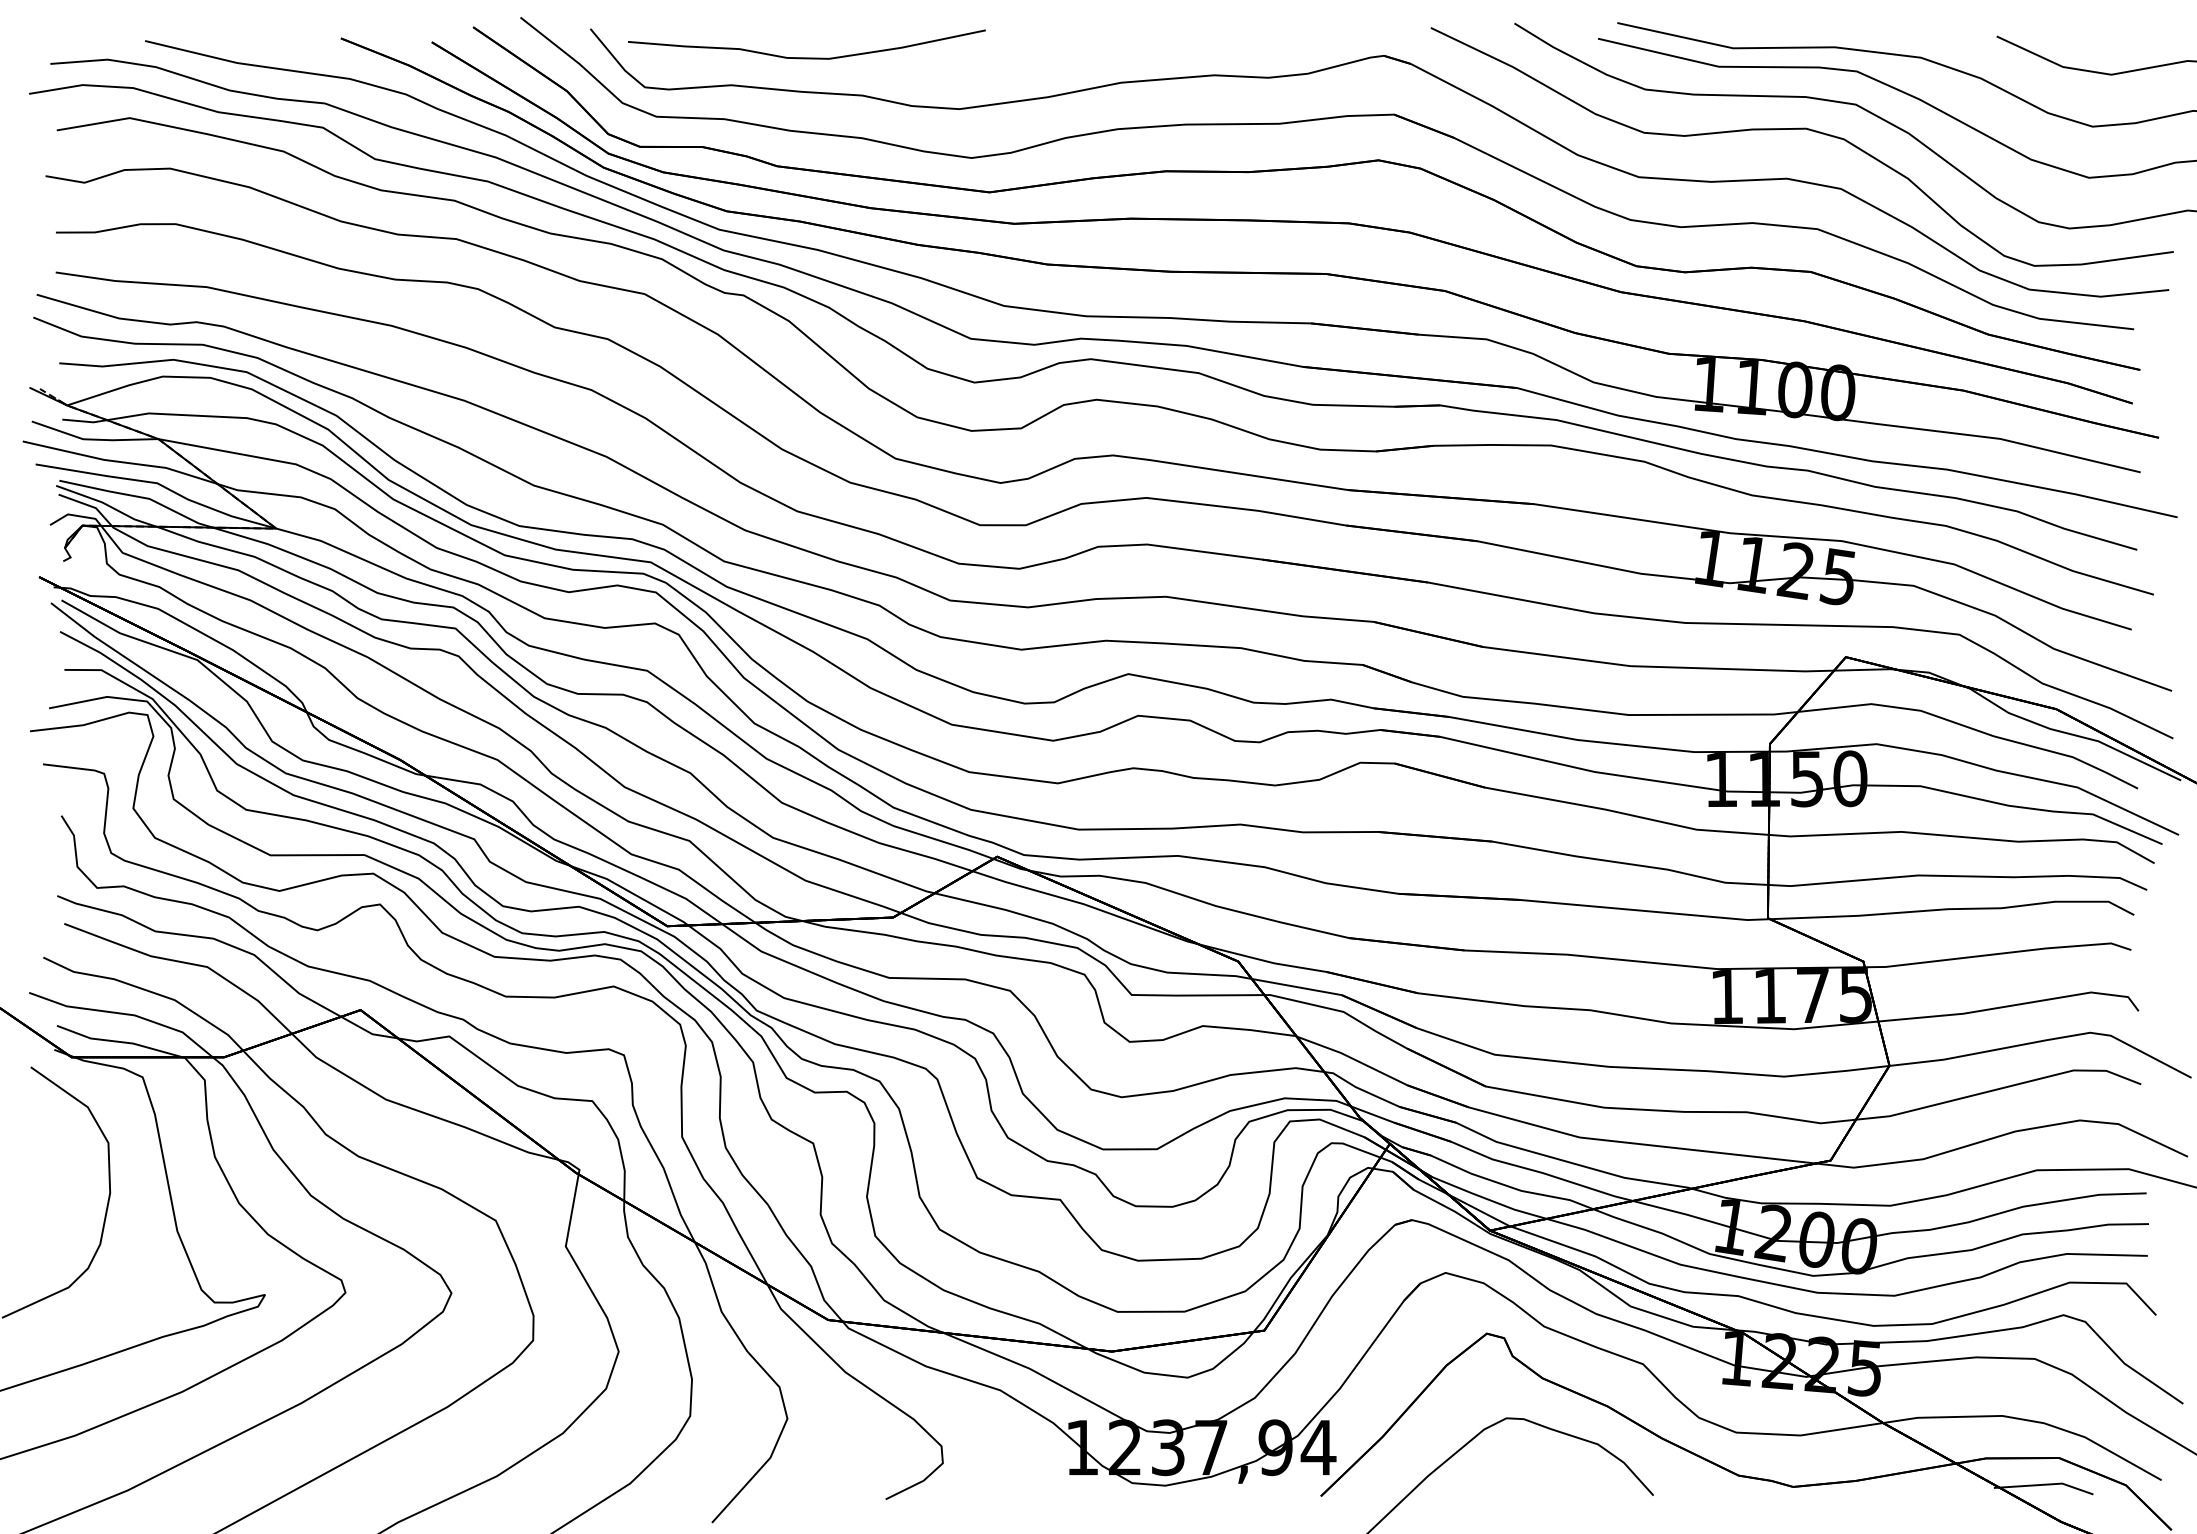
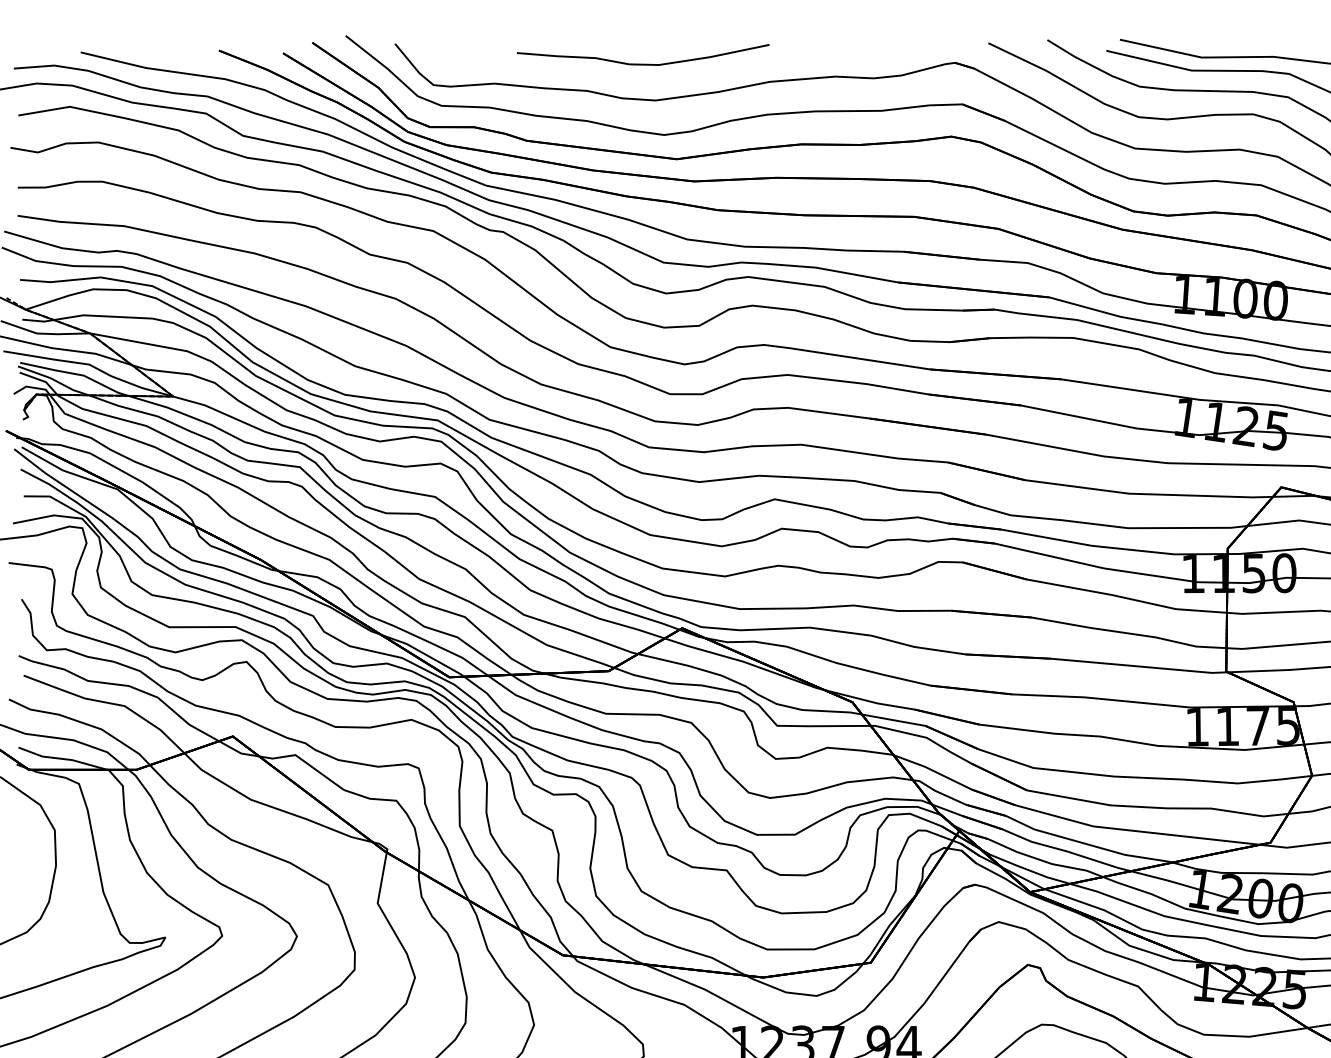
part: (806, 57) -> (642, 64), moved

